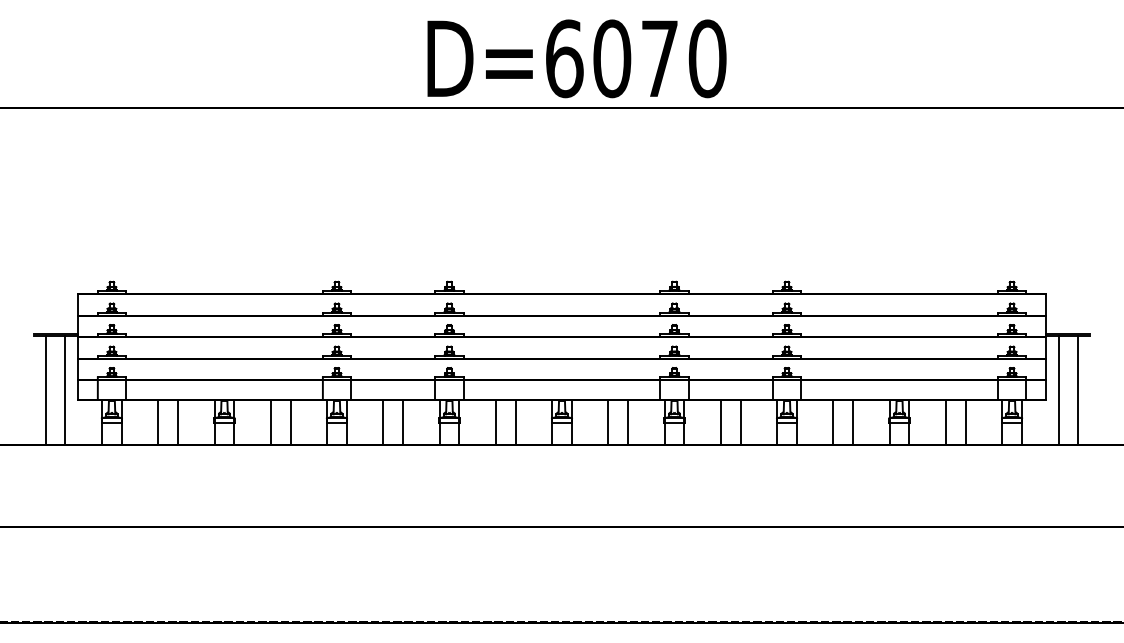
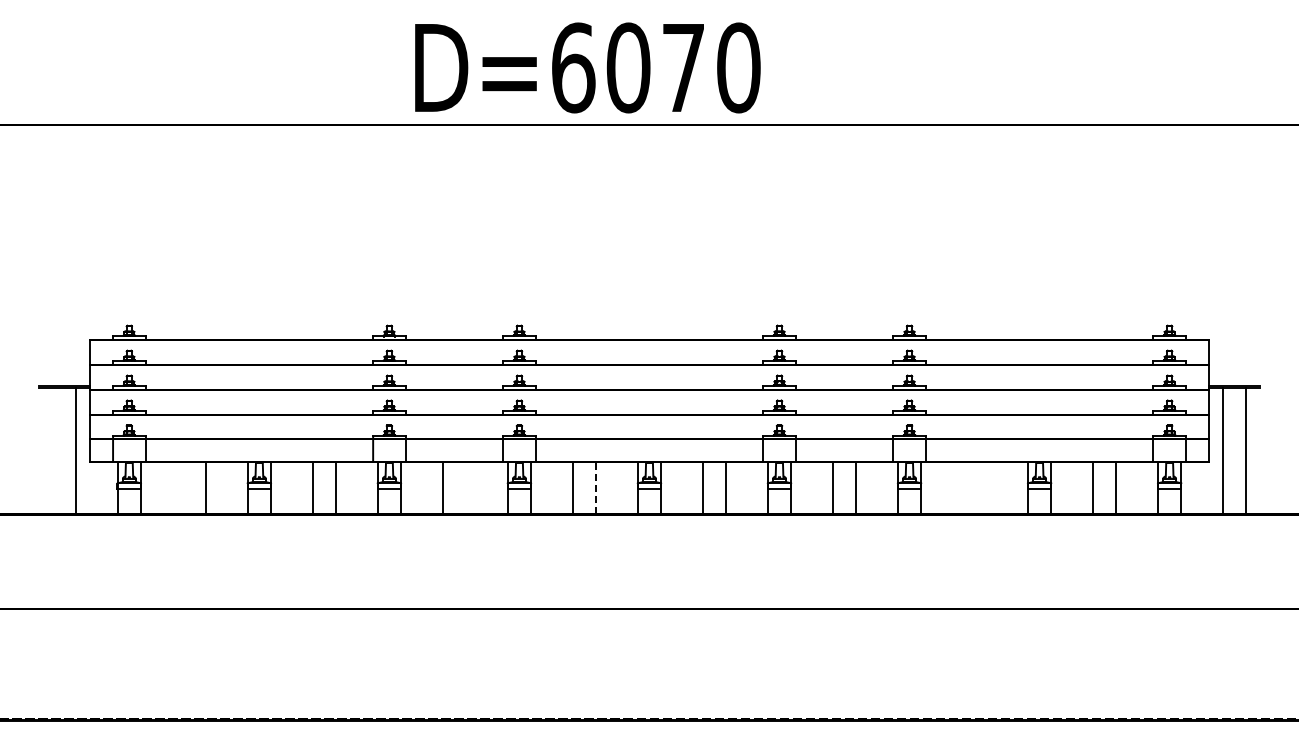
text: (576, 58) -> (587, 67), moved
line: (45, 389) -> (52, 450), removed
line: (157, 421) -> (182, 487), removed
line: (402, 421) -> (465, 487), removed
line: (515, 421) -> (595, 487), solid -> dashed
line: (833, 421) -> (963, 487), removed
line: (852, 421) -> (985, 487), removed

